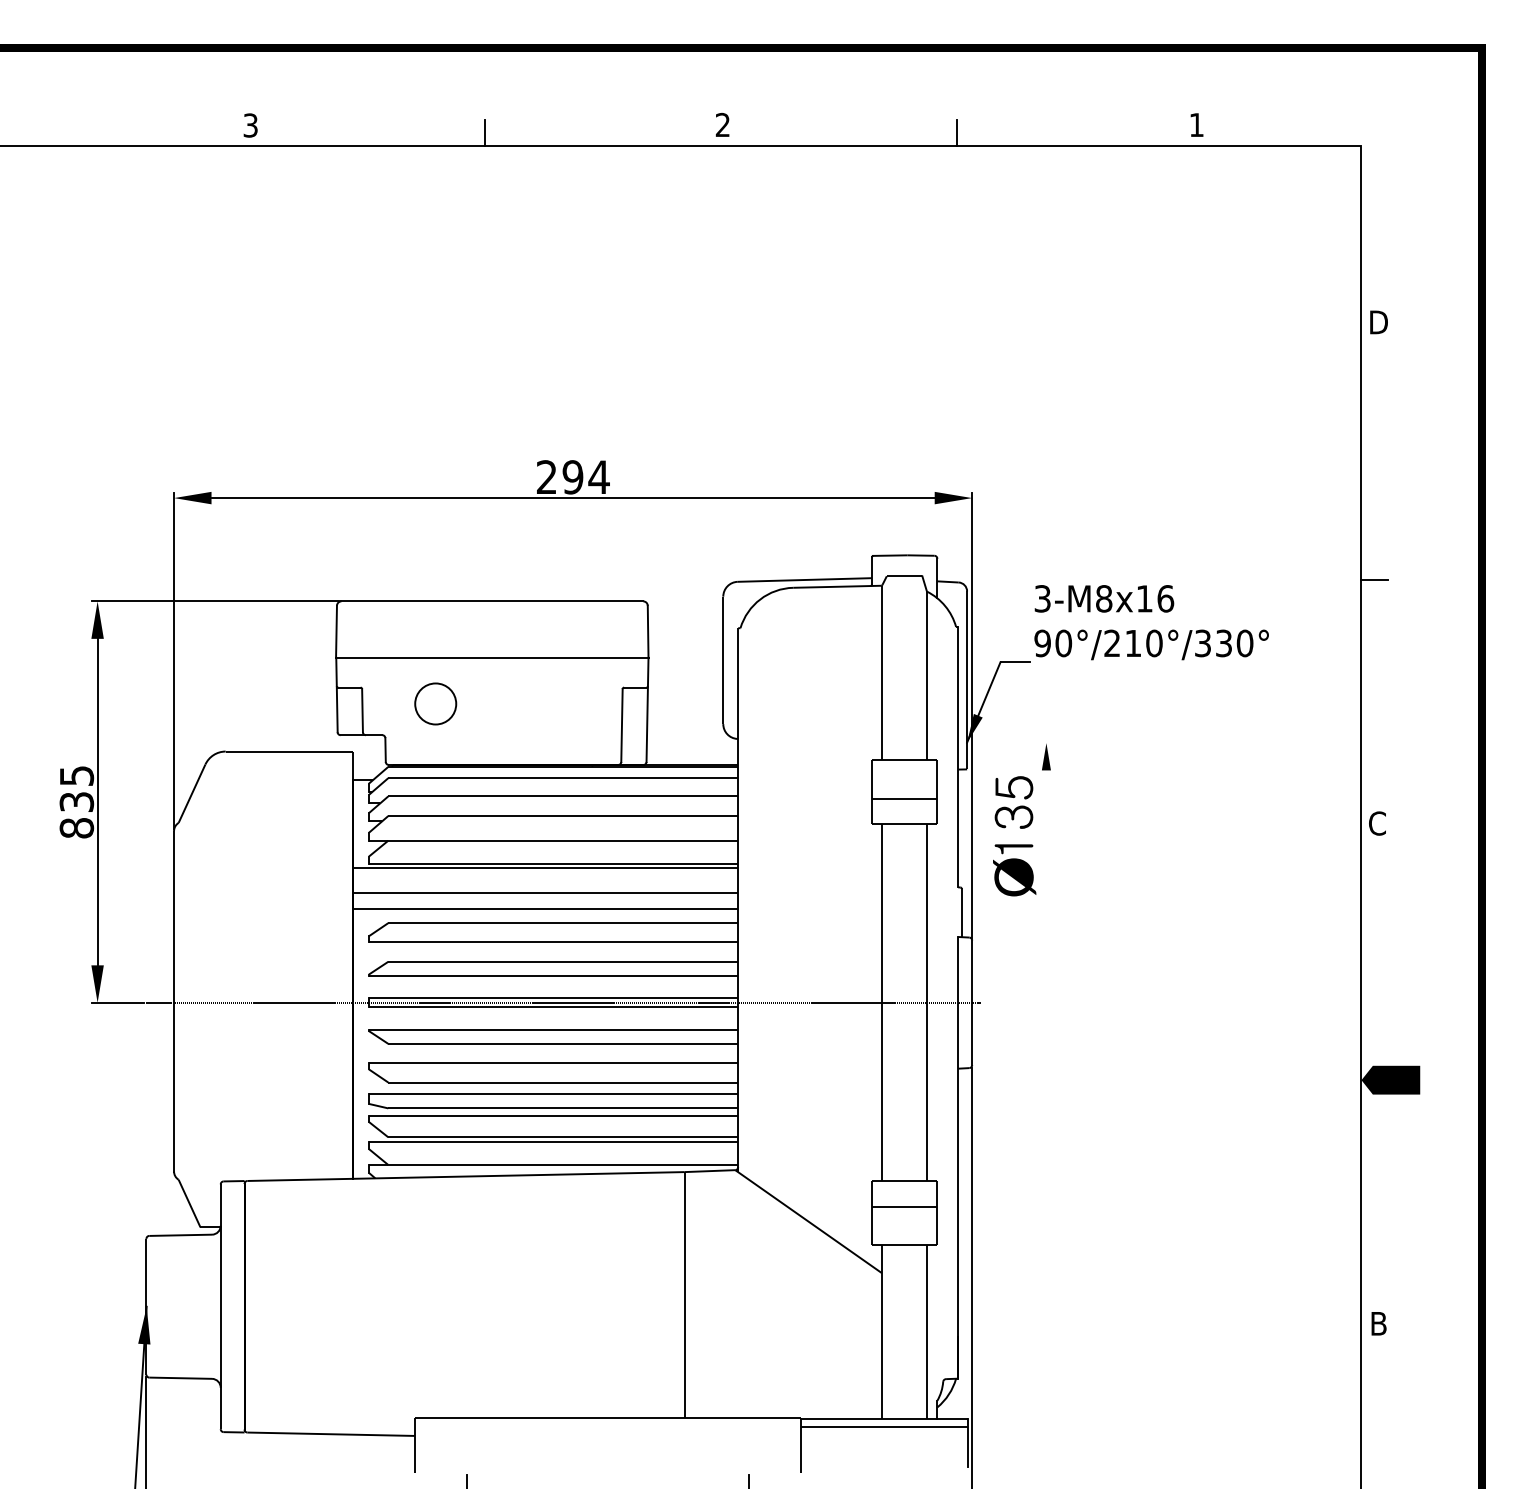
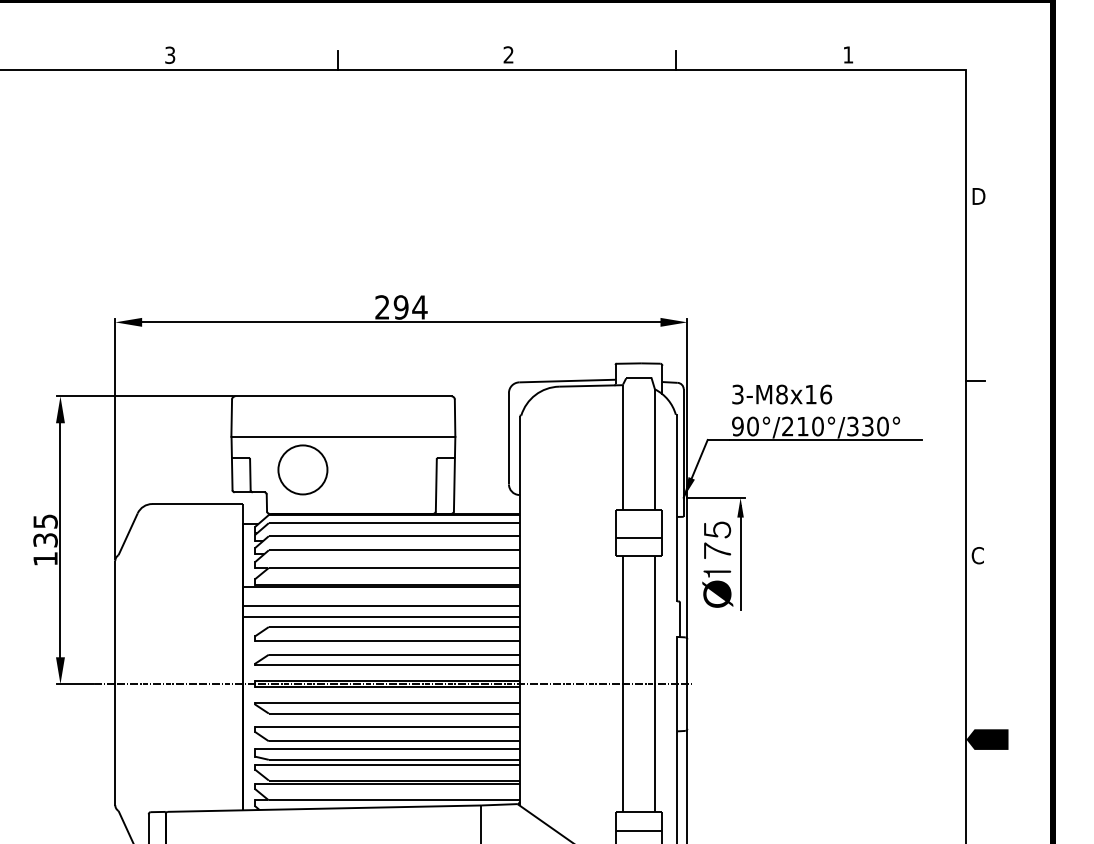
line: (1165, 662) -> (825, 440), added
circle: (435, 703) -> (302, 469), size x1.67
line: (1012, 743) -> (716, 498), added
text: (1013, 816) -> (716, 550), 135 -> 175
line: (1046, 825) -> (740, 557), added
text: (76, 828) -> (45, 559), 835 -> 135

